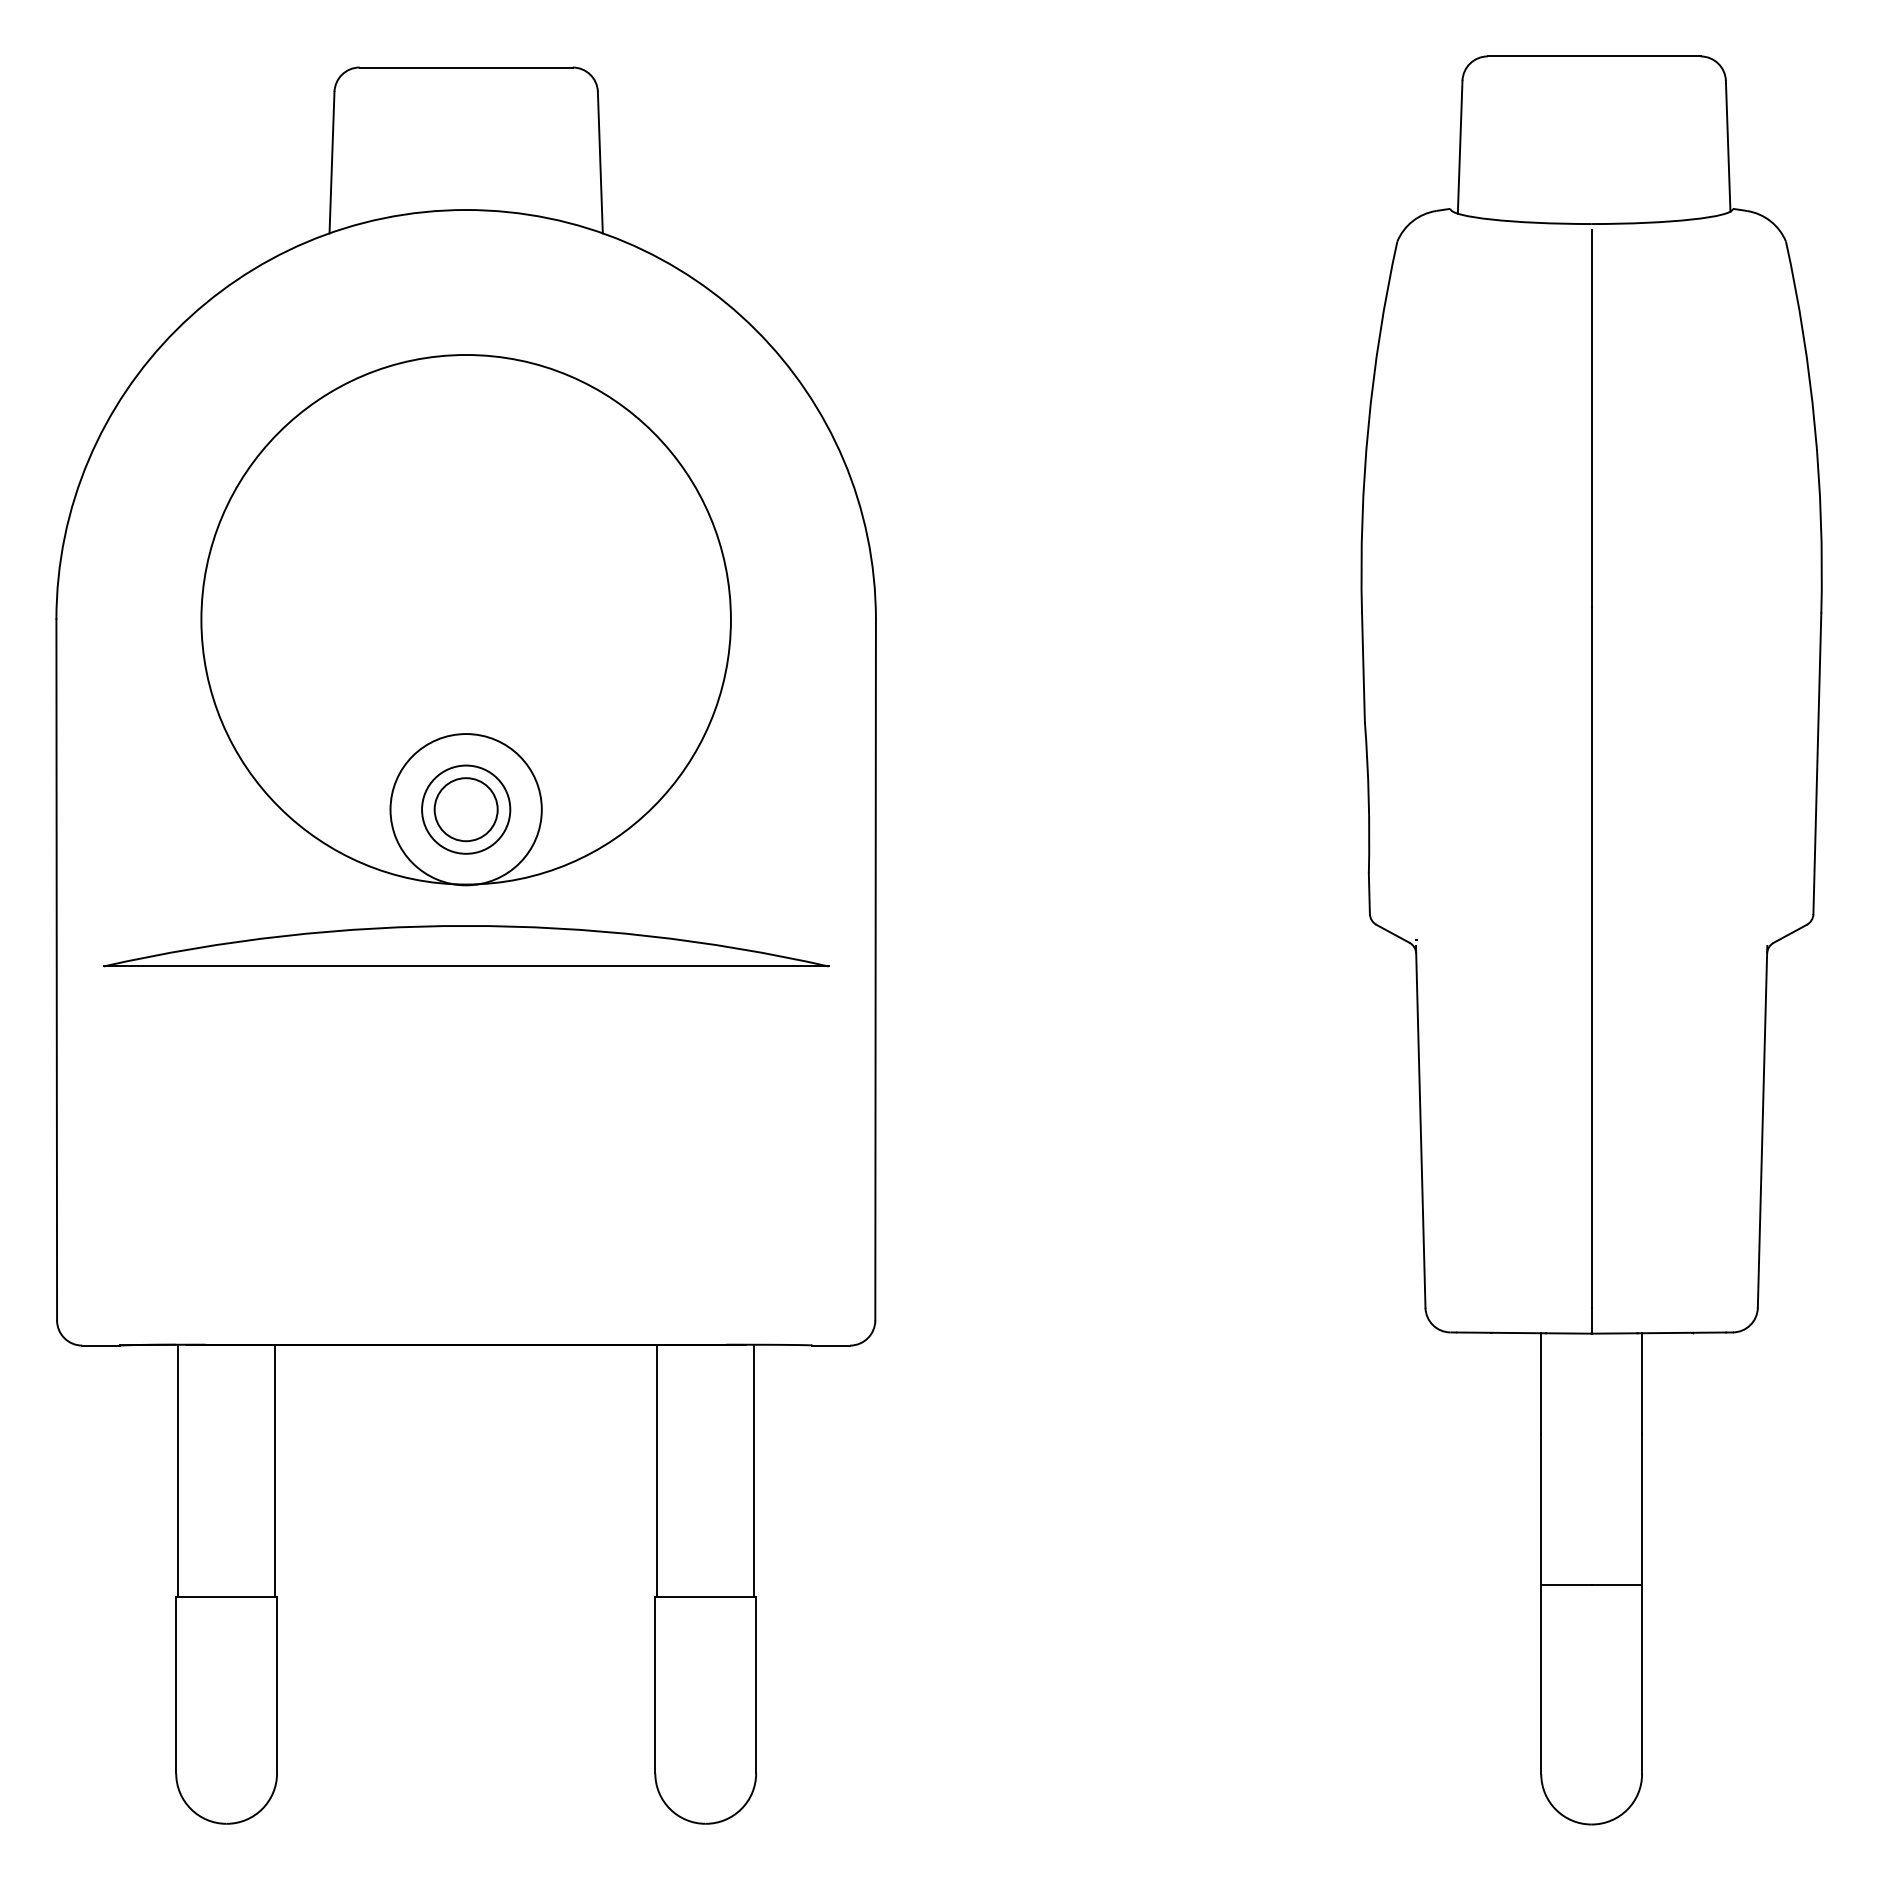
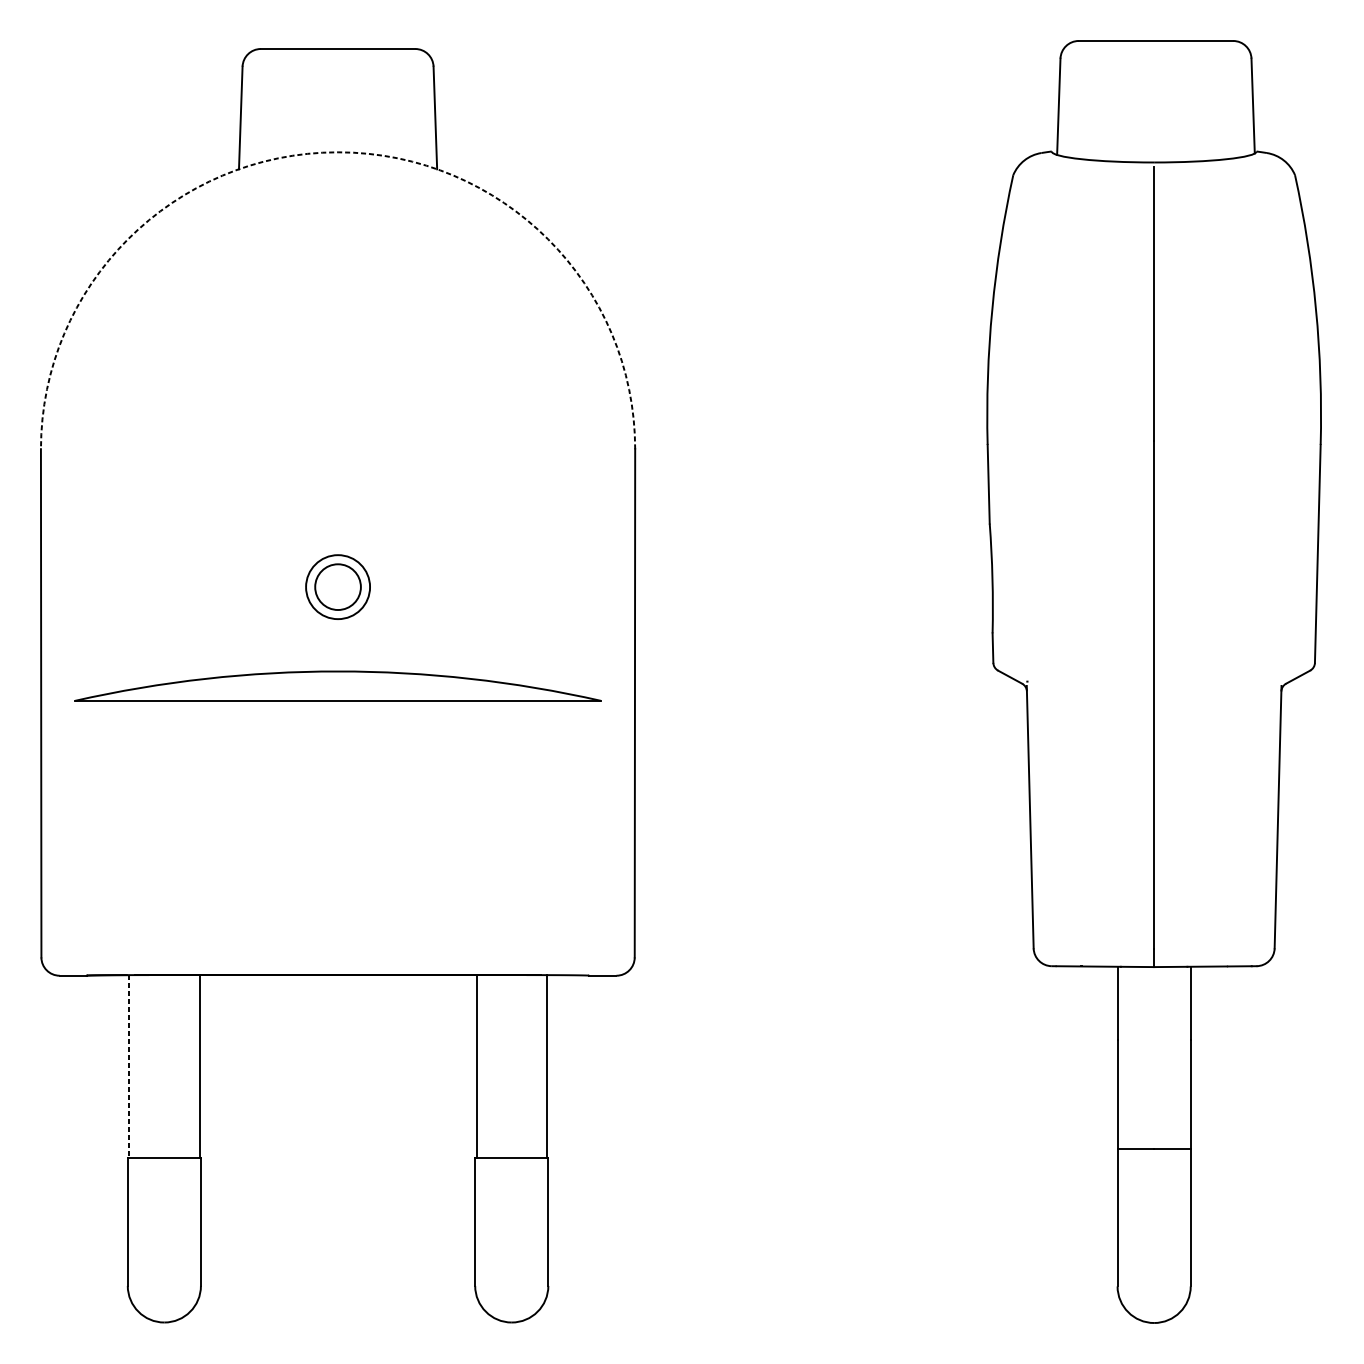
arc: (466, 210) -> (338, 152), solid -> dashed
part: (465, 620) -> (337, 449), removed
line: (178, 1471) -> (129, 1067), solid -> dashed

